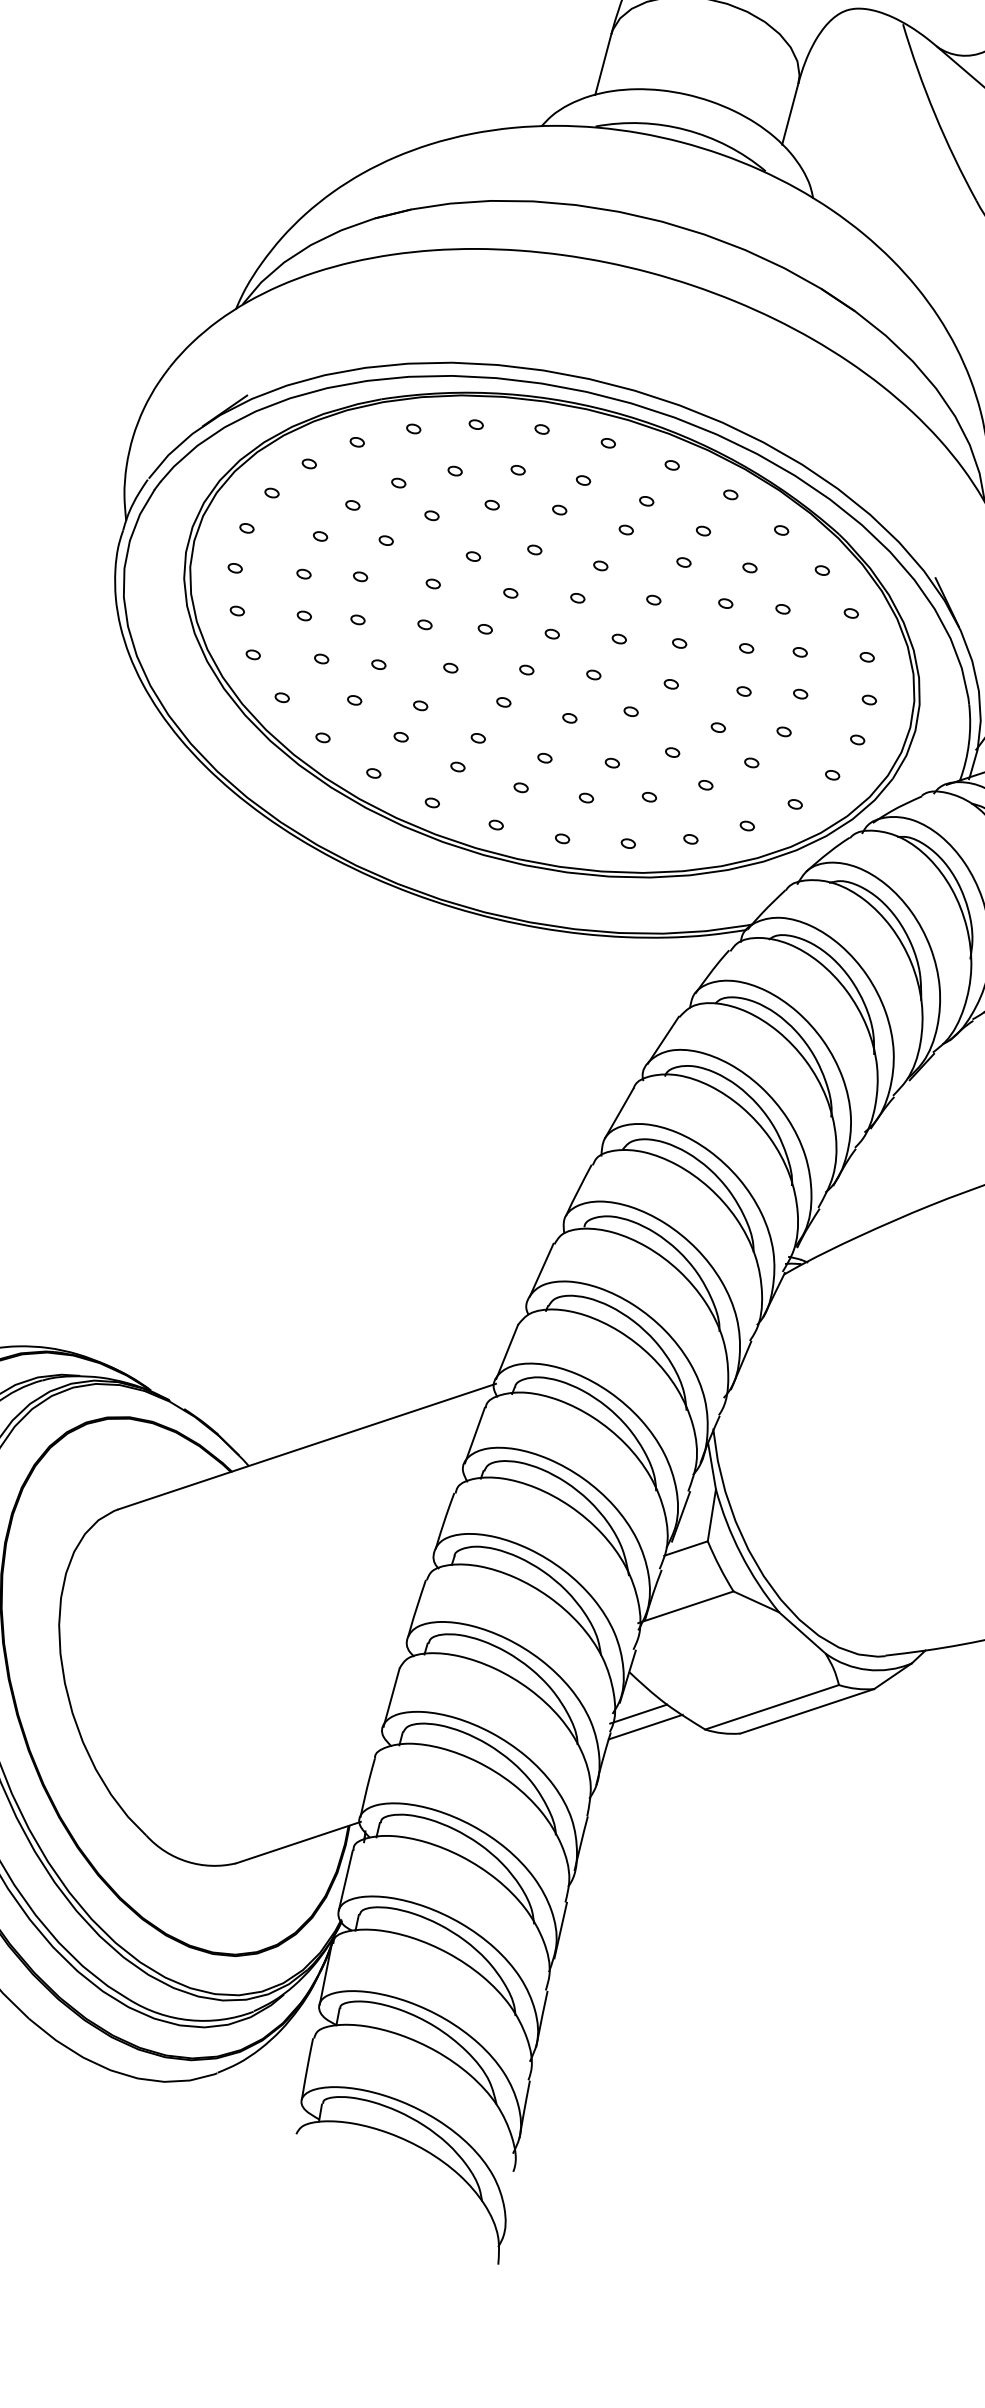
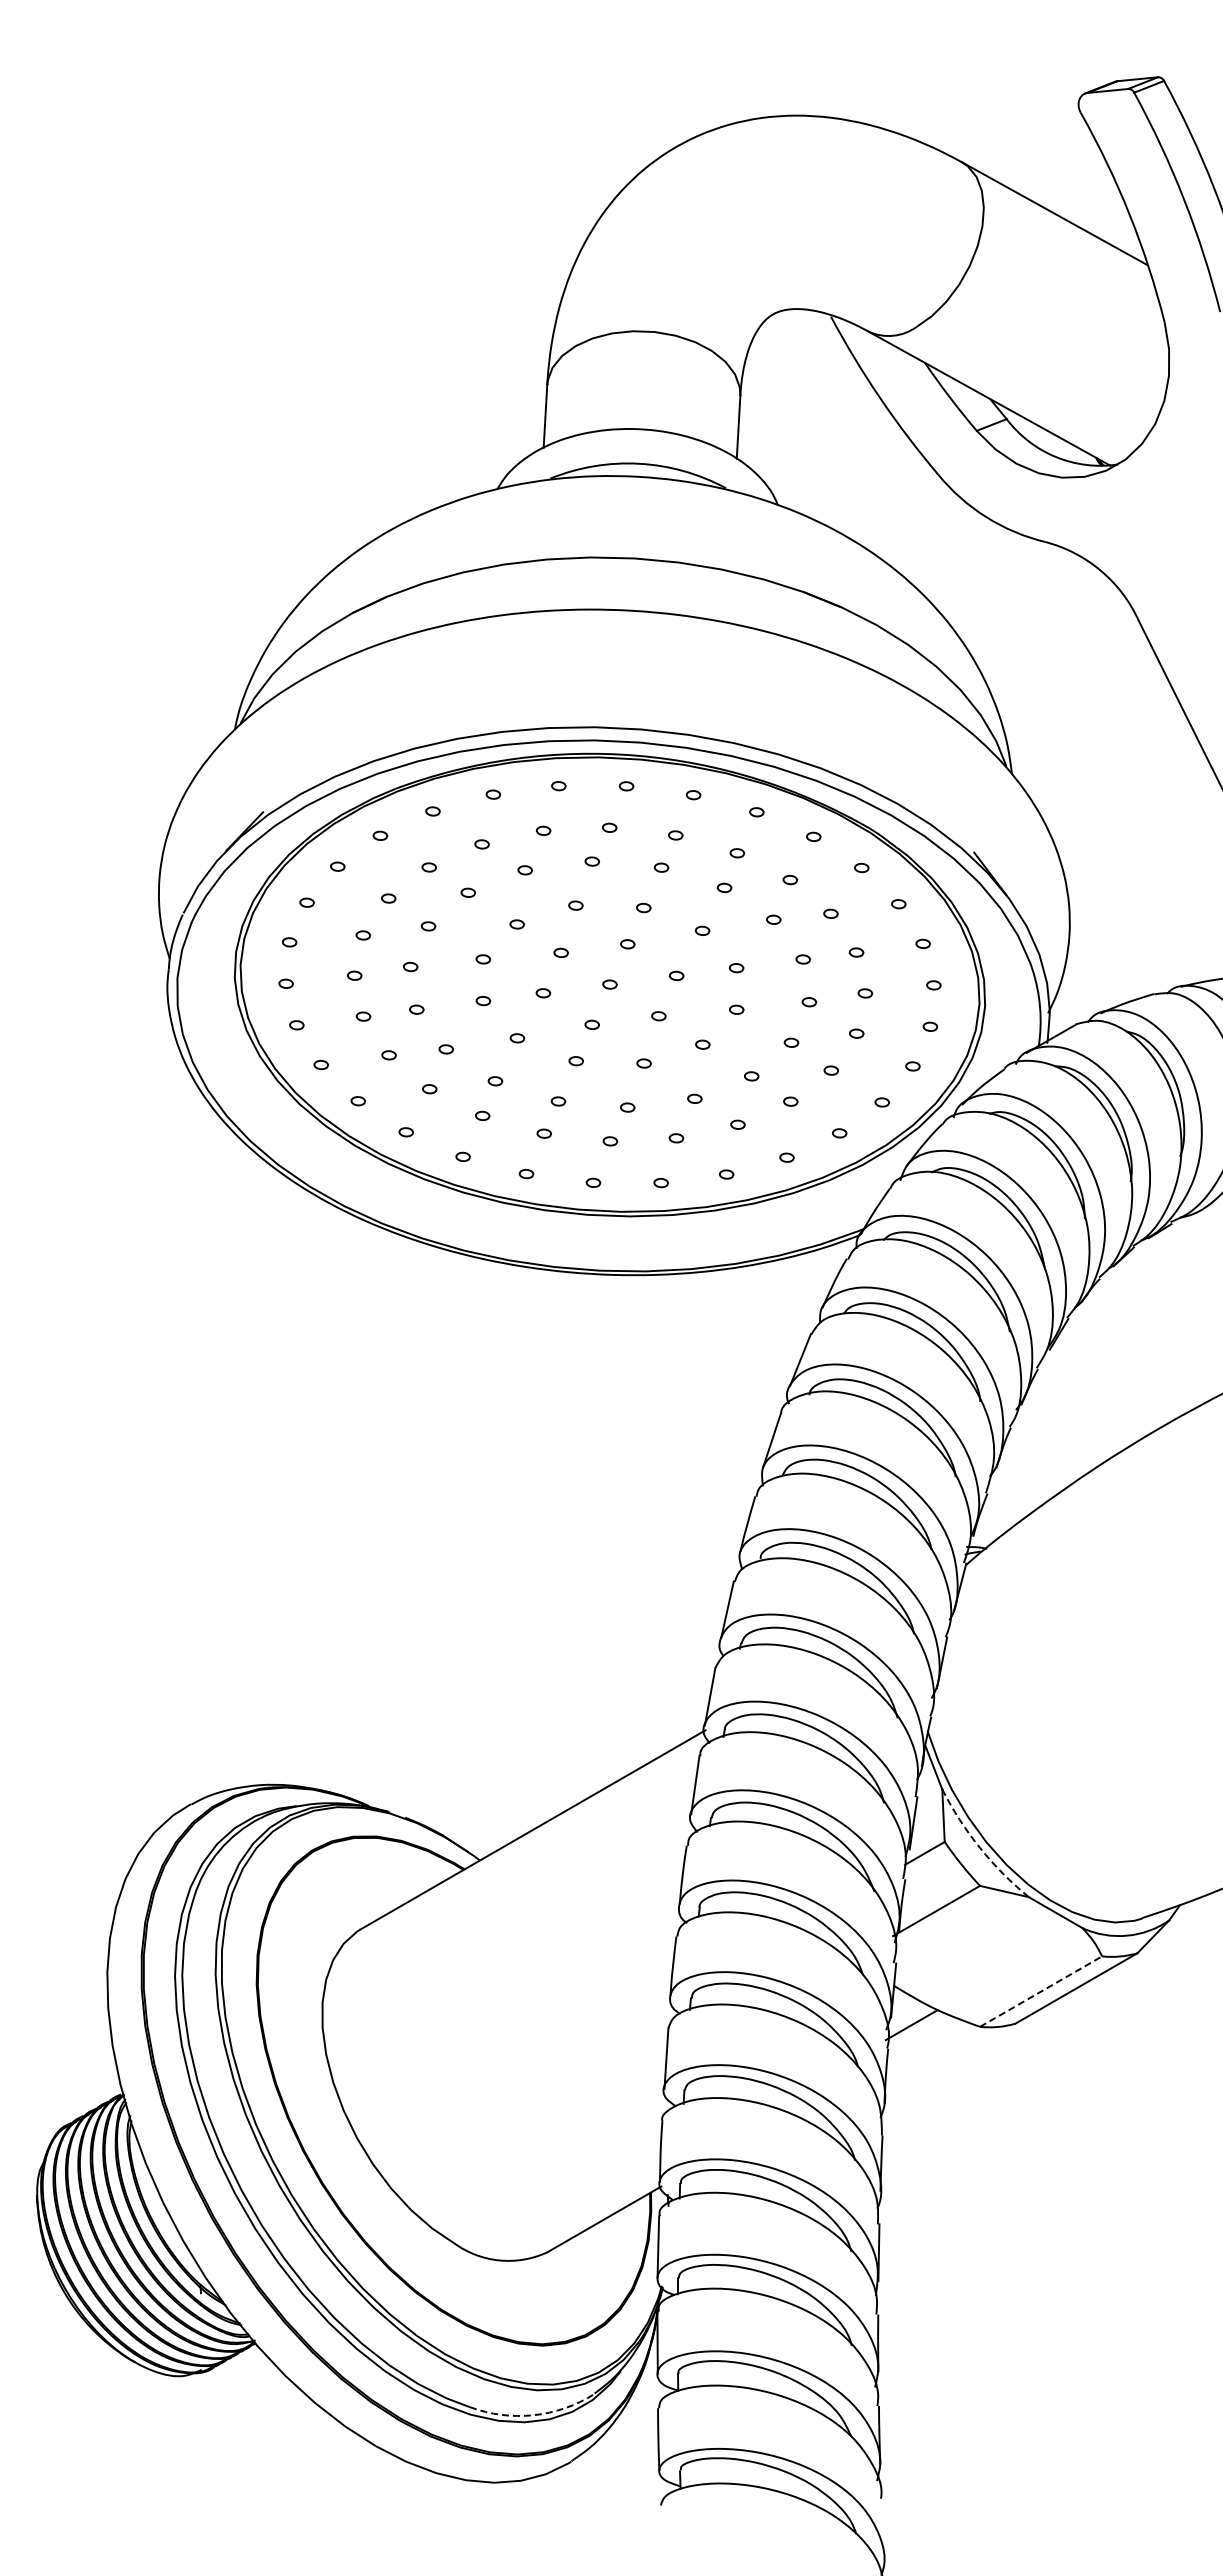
arc: (740, 1553) -> (979, 1847), solid -> dashed
line: (772, 1707) -> (1041, 1991), solid -> dashed
line: (646, 1726) -> (921, 2035), removed
arc: (189, 2020) -> (533, 2415), solid -> dashed

